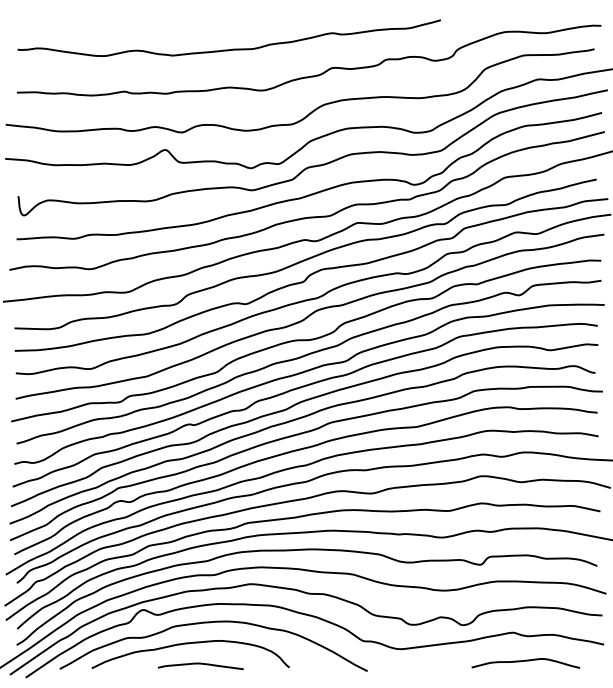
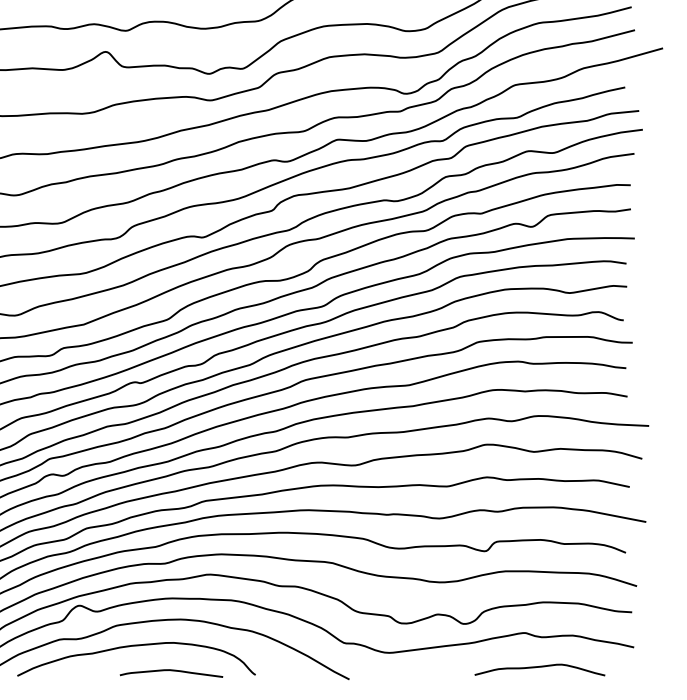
curve: (200, 664) -> (171, 671), moved

